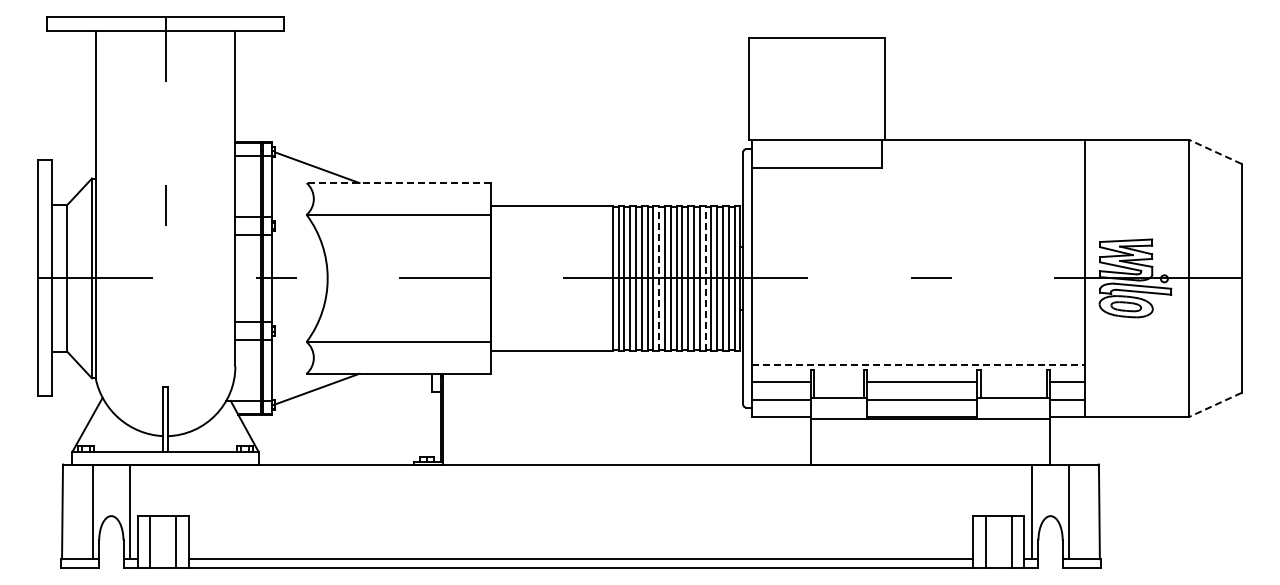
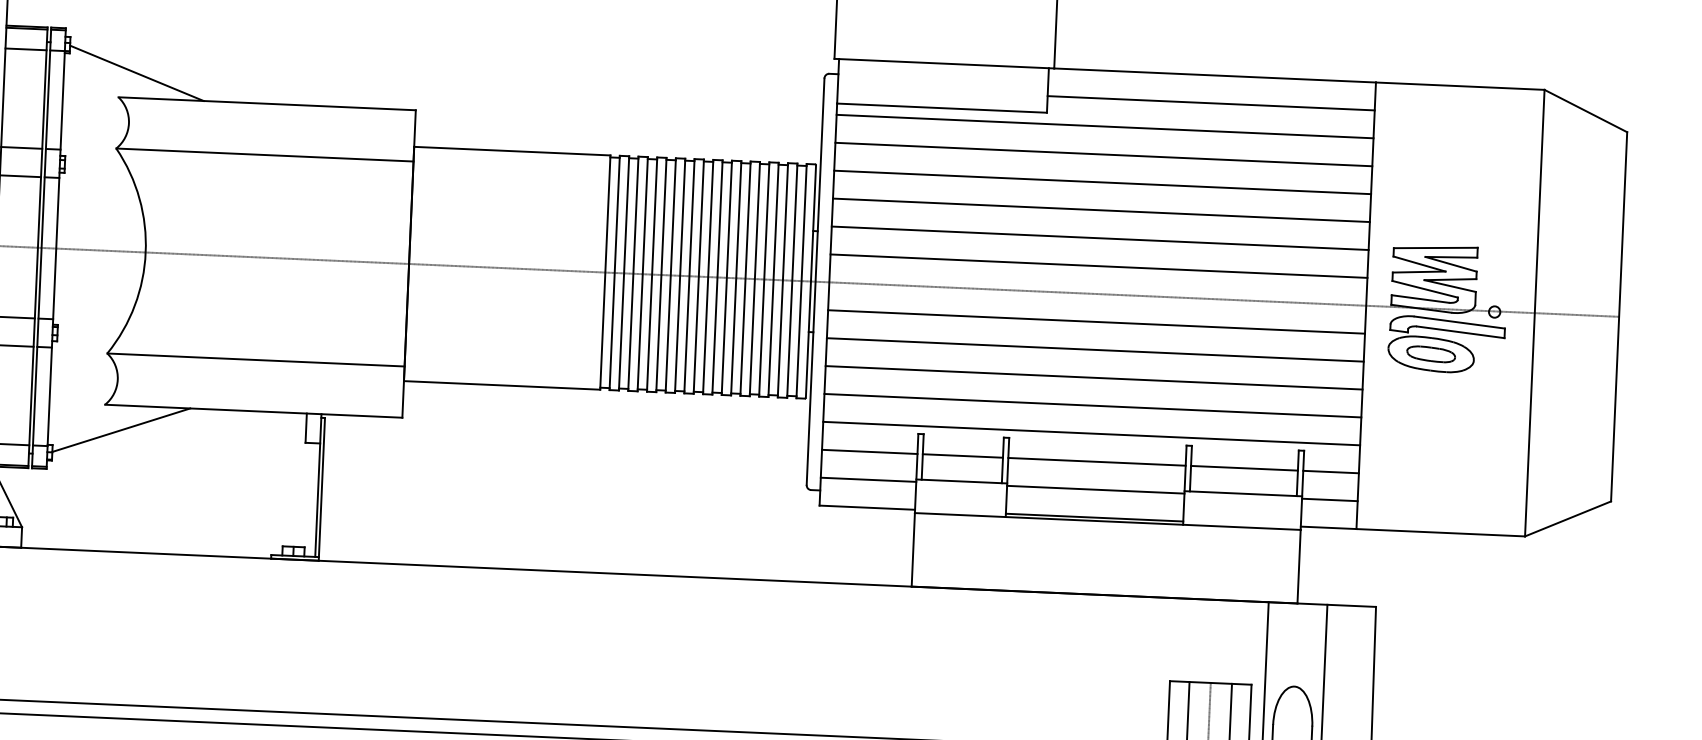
line: (1215, 151) -> (1585, 110), dashed -> solid
line: (982, 157) -> (1209, 103), added
line: (917, 174) -> (1103, 126), added
line: (398, 183) -> (266, 104), dashed -> solid
line: (917, 191) -> (1102, 153), added
line: (917, 209) -> (1101, 182), added
line: (917, 226) -> (1100, 210), added
line: (917, 243) -> (1099, 237), added
line: (917, 261) -> (1097, 266), added
line: (659, 278) -> (680, 275), dashed -> solid
line: (705, 278) -> (754, 279), dashed -> solid
line: (917, 295) -> (1095, 321), added
line: (917, 313) -> (1094, 350), added
line: (917, 330) -> (1092, 377), added
line: (917, 347) -> (1091, 405), added
line: (918, 364) -> (1092, 432), dashed -> solid
line: (838, 382) -> (961, 456), added
line: (1013, 382) -> (1244, 468), added
line: (1215, 404) -> (1568, 518), dashed -> solid

